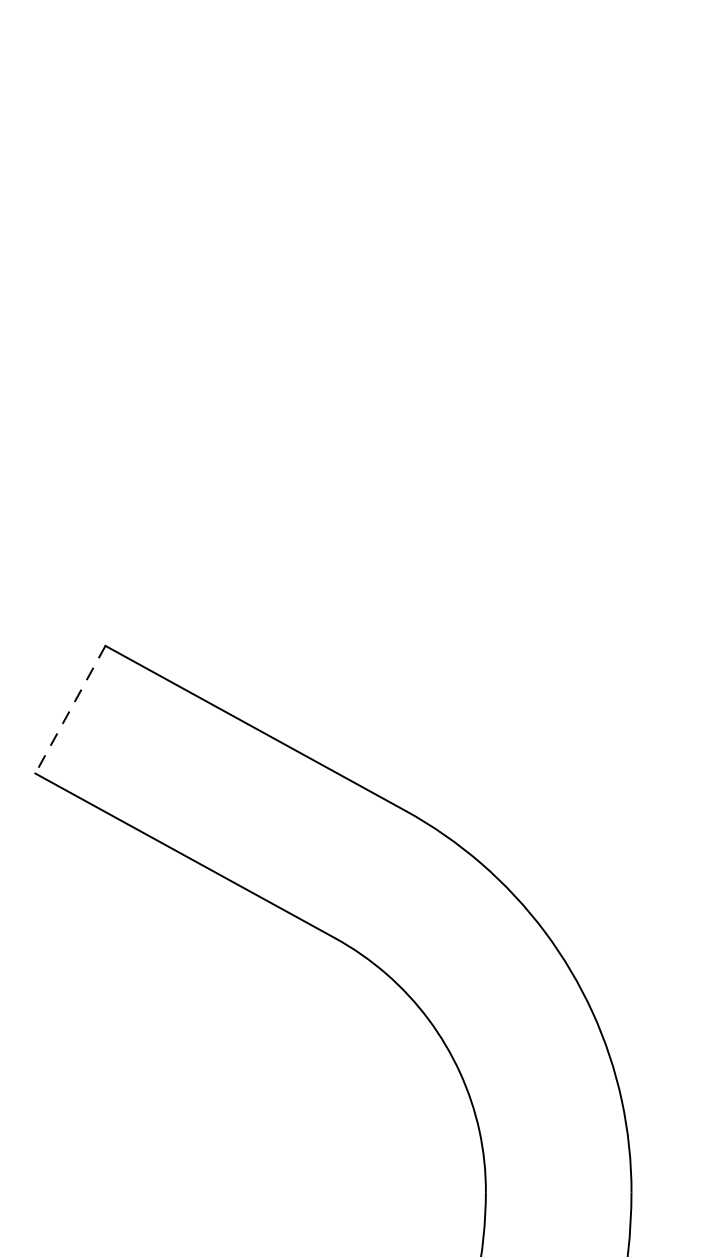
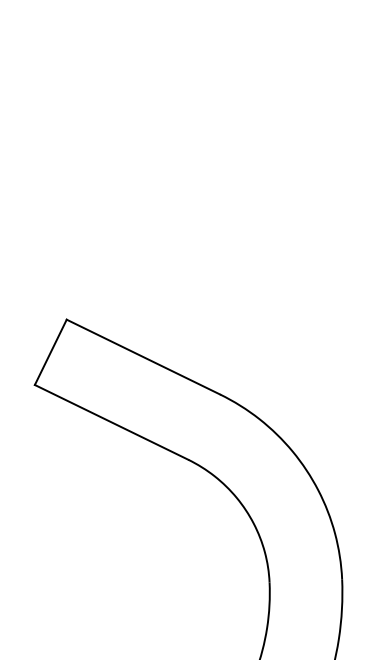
line: (69, 709) -> (50, 352), dashed -> solid

